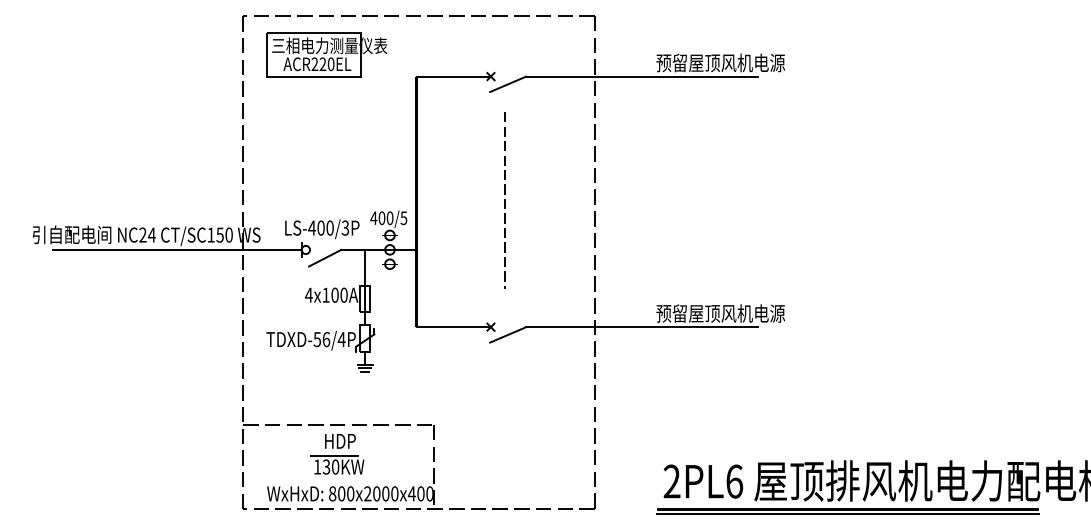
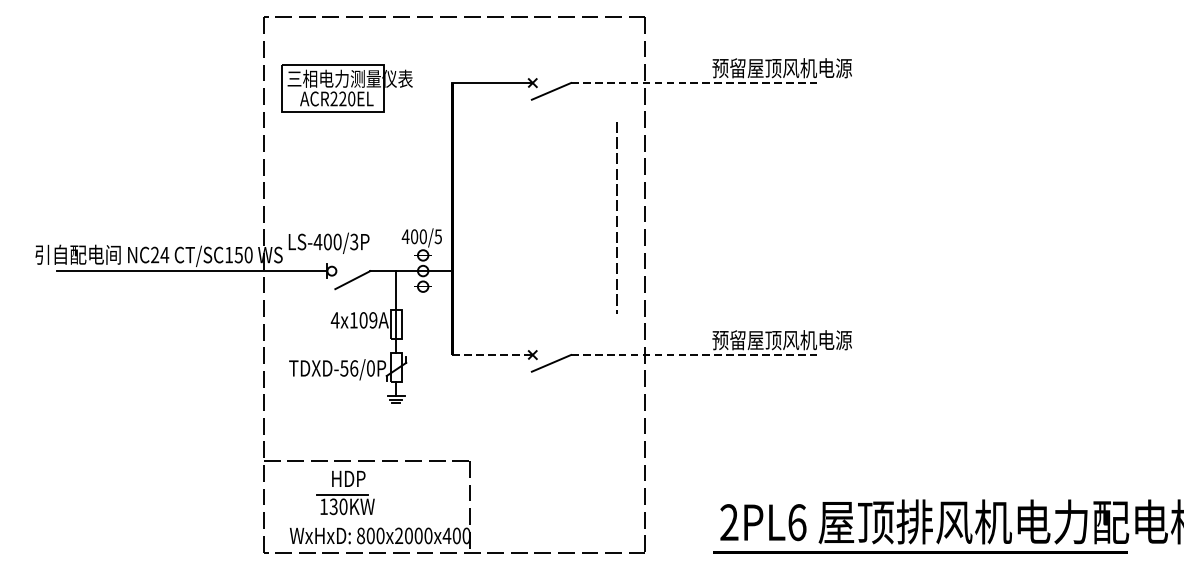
part: (326, 54) -> (346, 88), moved
line: (641, 76) -> (696, 82), solid -> dashed
line: (504, 200) -> (616, 217), moved
text: (322, 229) -> (329, 243), moved
text: (343, 295) -> (372, 320), 4x100A -> 4x109A
line: (454, 327) -> (493, 355), solid -> dashed
line: (641, 327) -> (696, 355), solid -> dashed
text: (341, 339) -> (370, 368), TDXD-56/4P -> TDXD-56/0P
part: (337, 454) -> (345, 493), moved
line: (847, 514) -> (919, 558), removed

